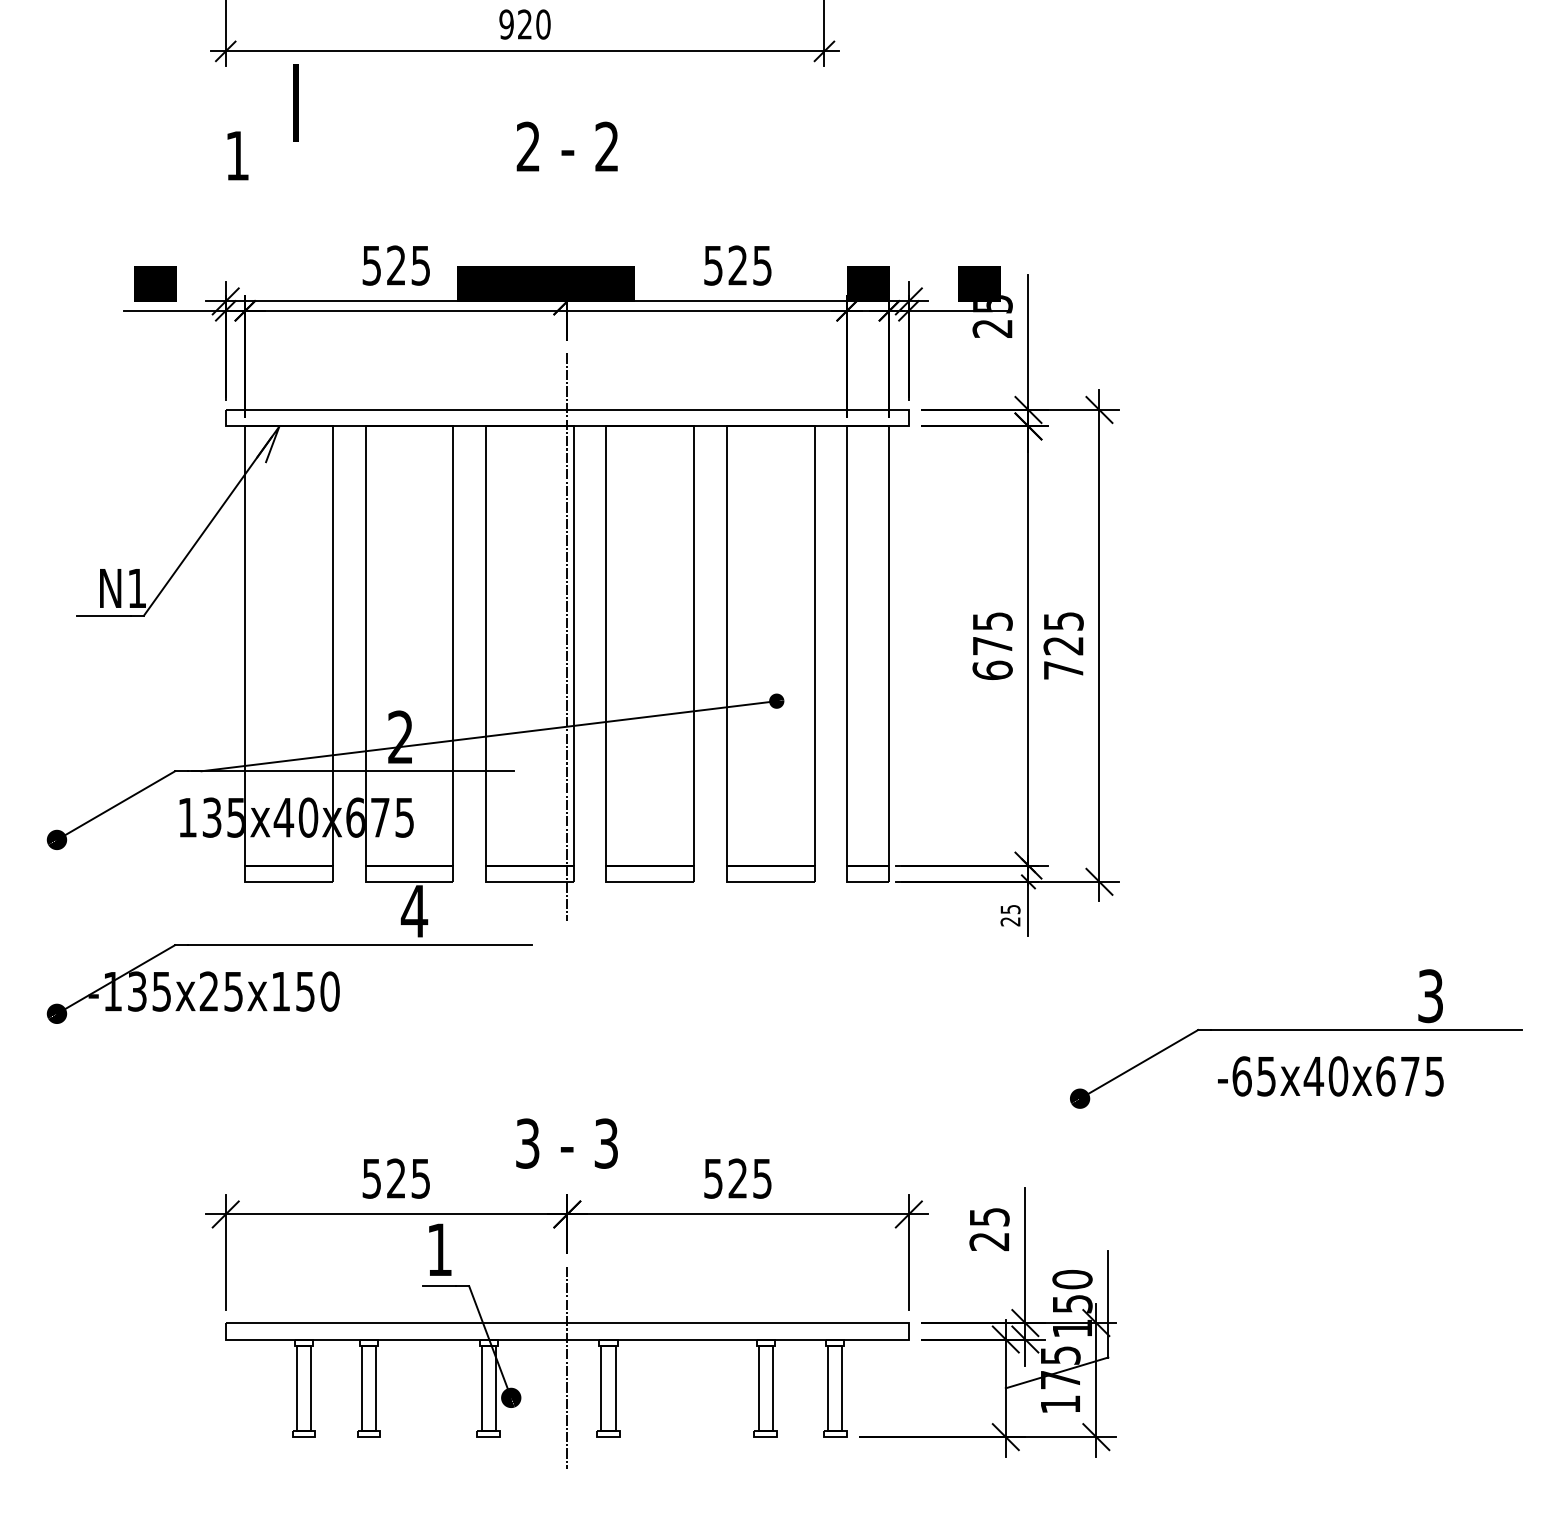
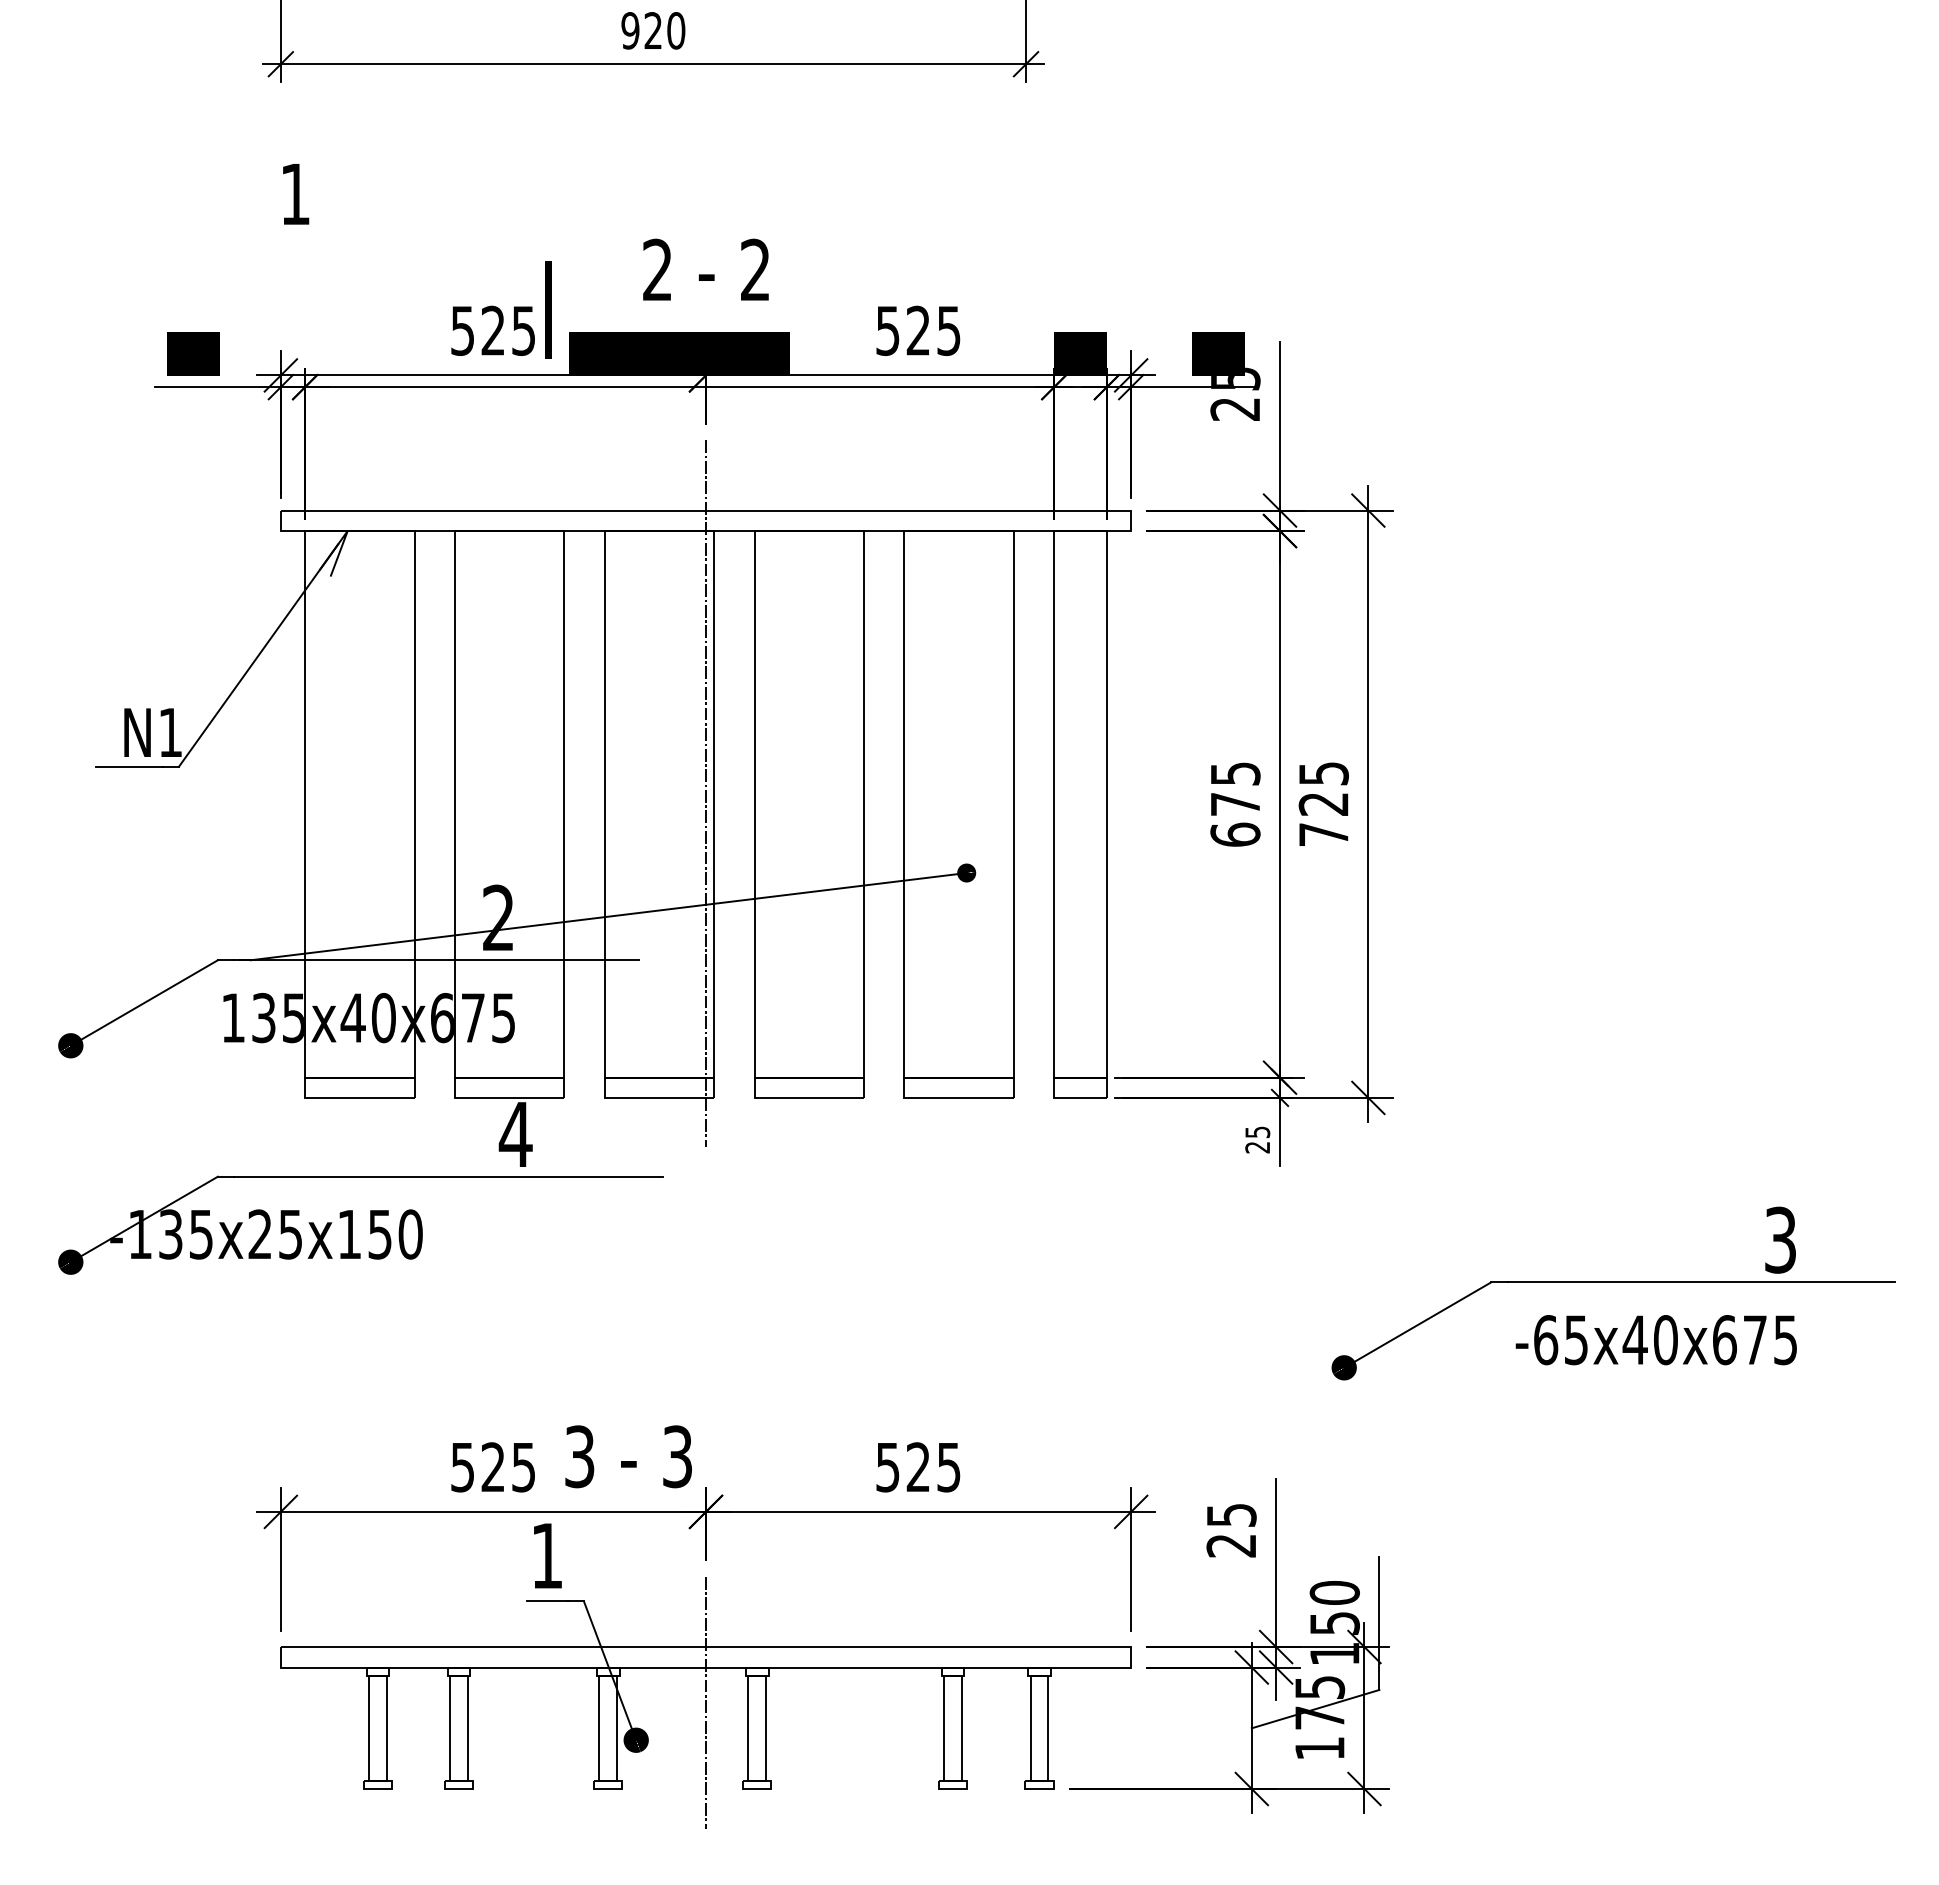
part: (296, 103) -> (548, 309), moved
text: (566, 146) -> (705, 269), moved
text: (566, 1143) -> (628, 1456), moved

